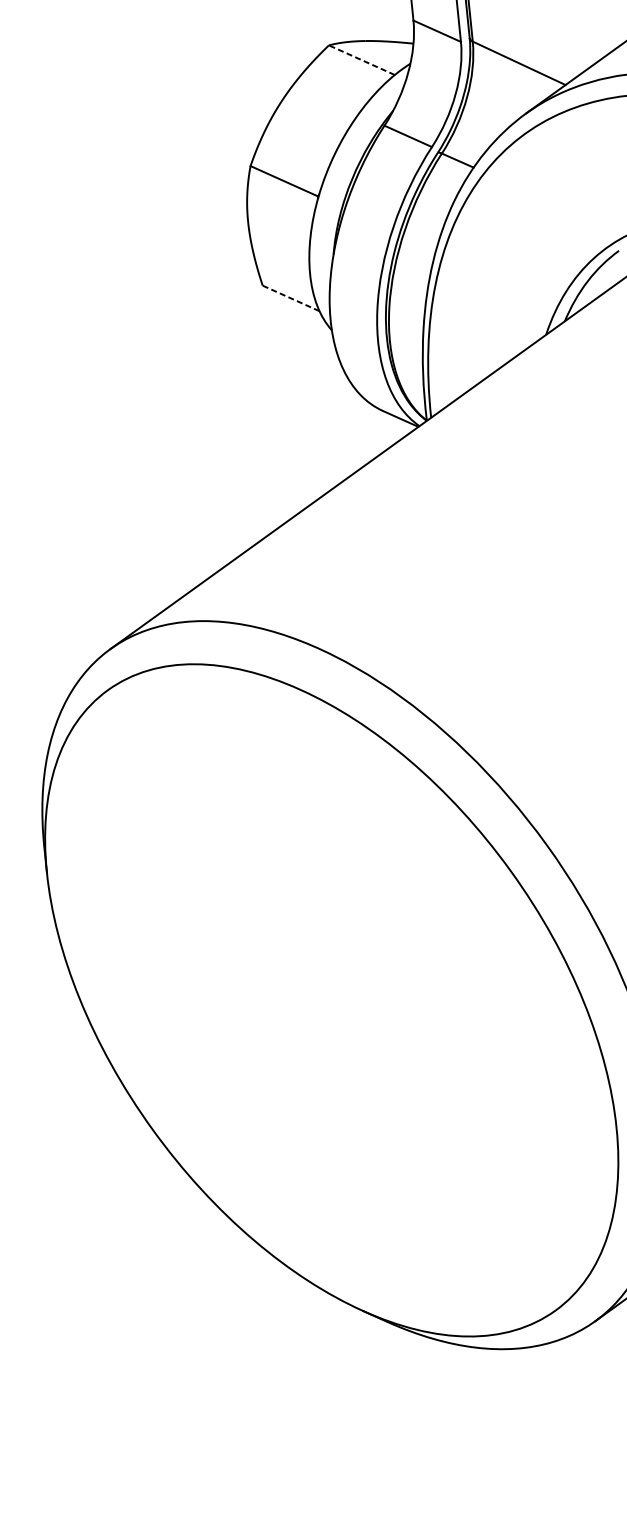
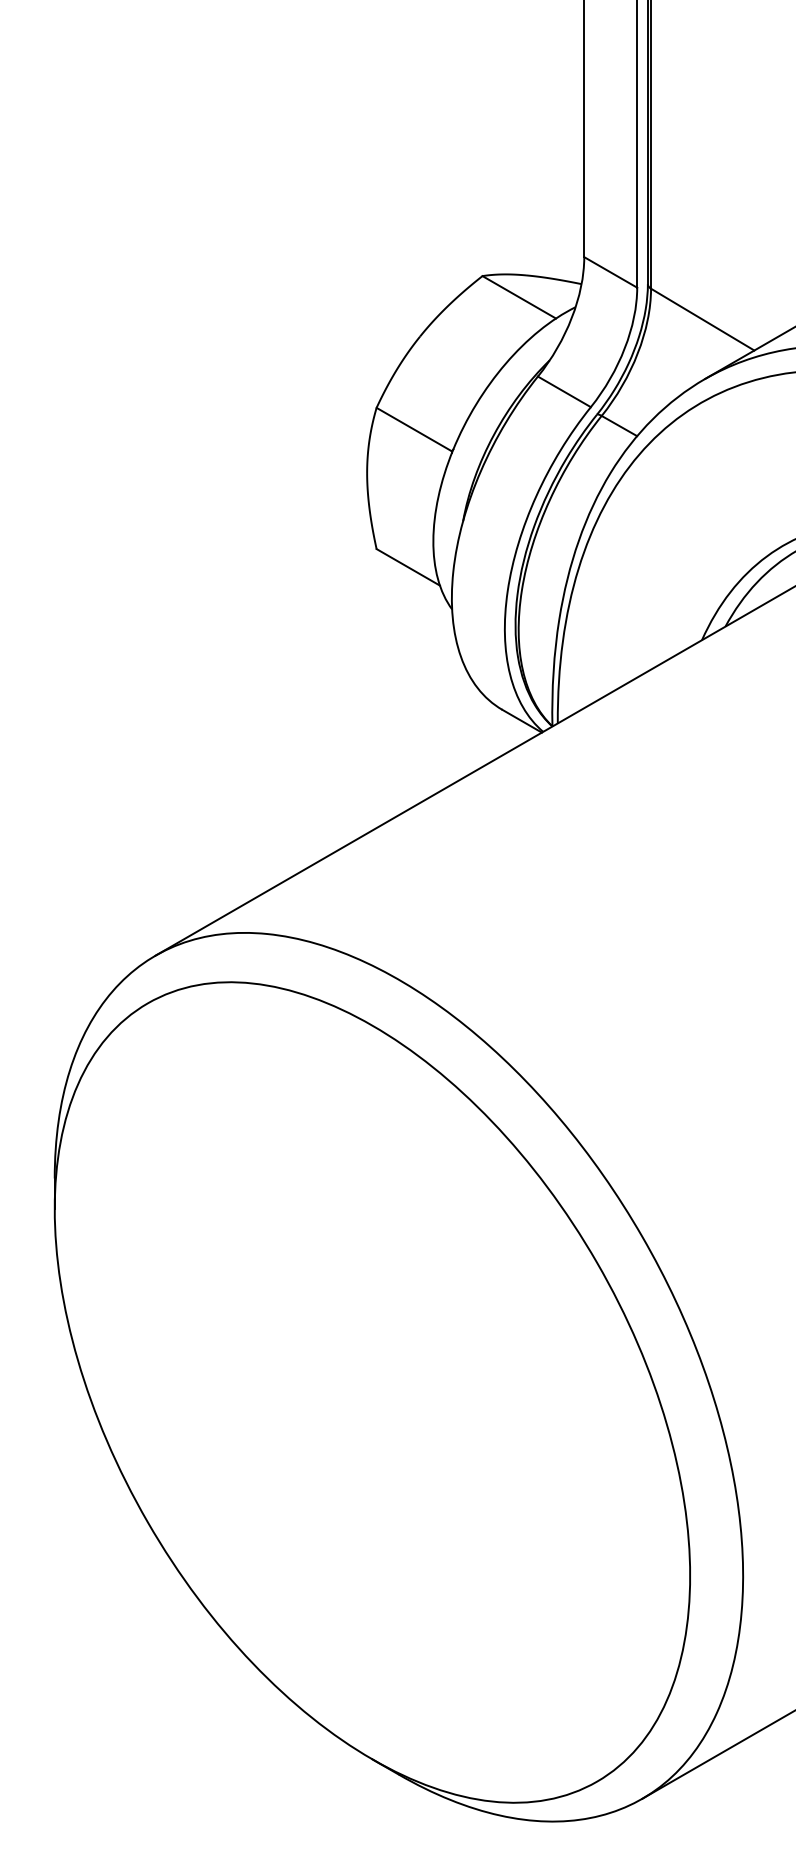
line: (361, 60) -> (518, 297), dashed -> solid
line: (291, 298) -> (408, 567), dashed -> solid

